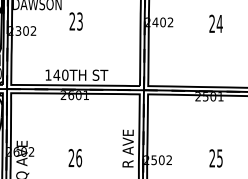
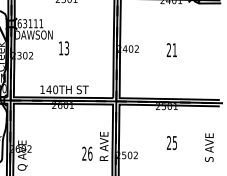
text: (72, 21) -> (61, 48), 23 -> 13
text: (219, 24) -> (174, 50), 24 -> 21
text: (75, 157) -> (87, 153), moved
text: (215, 159) -> (171, 143), moved

